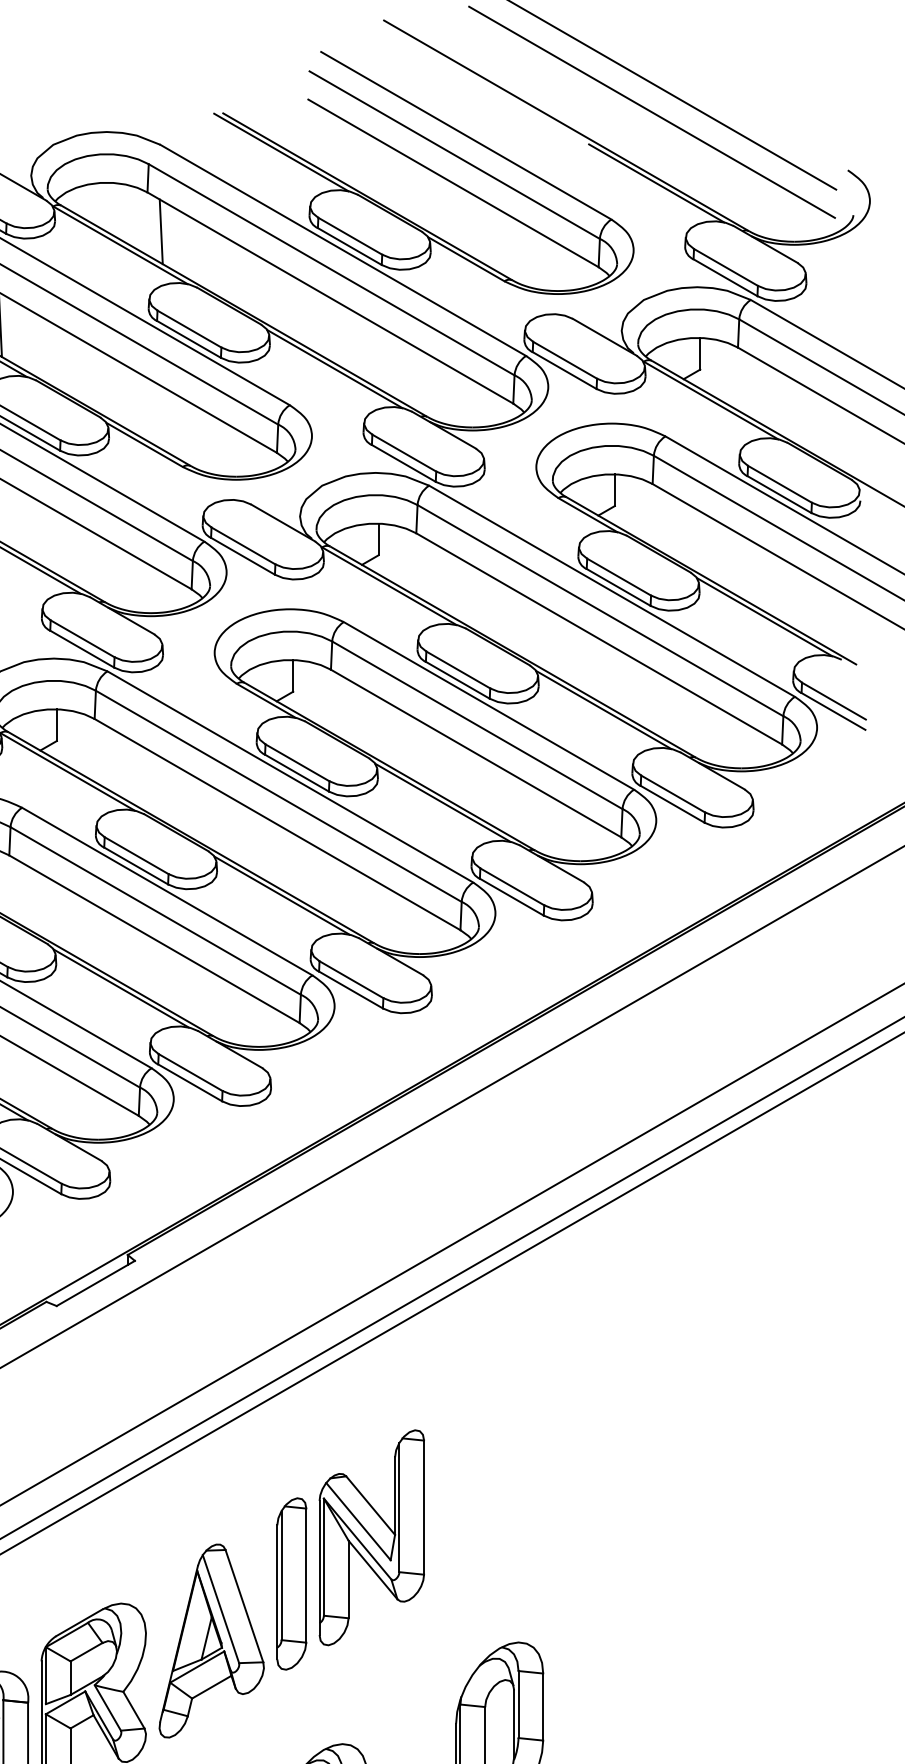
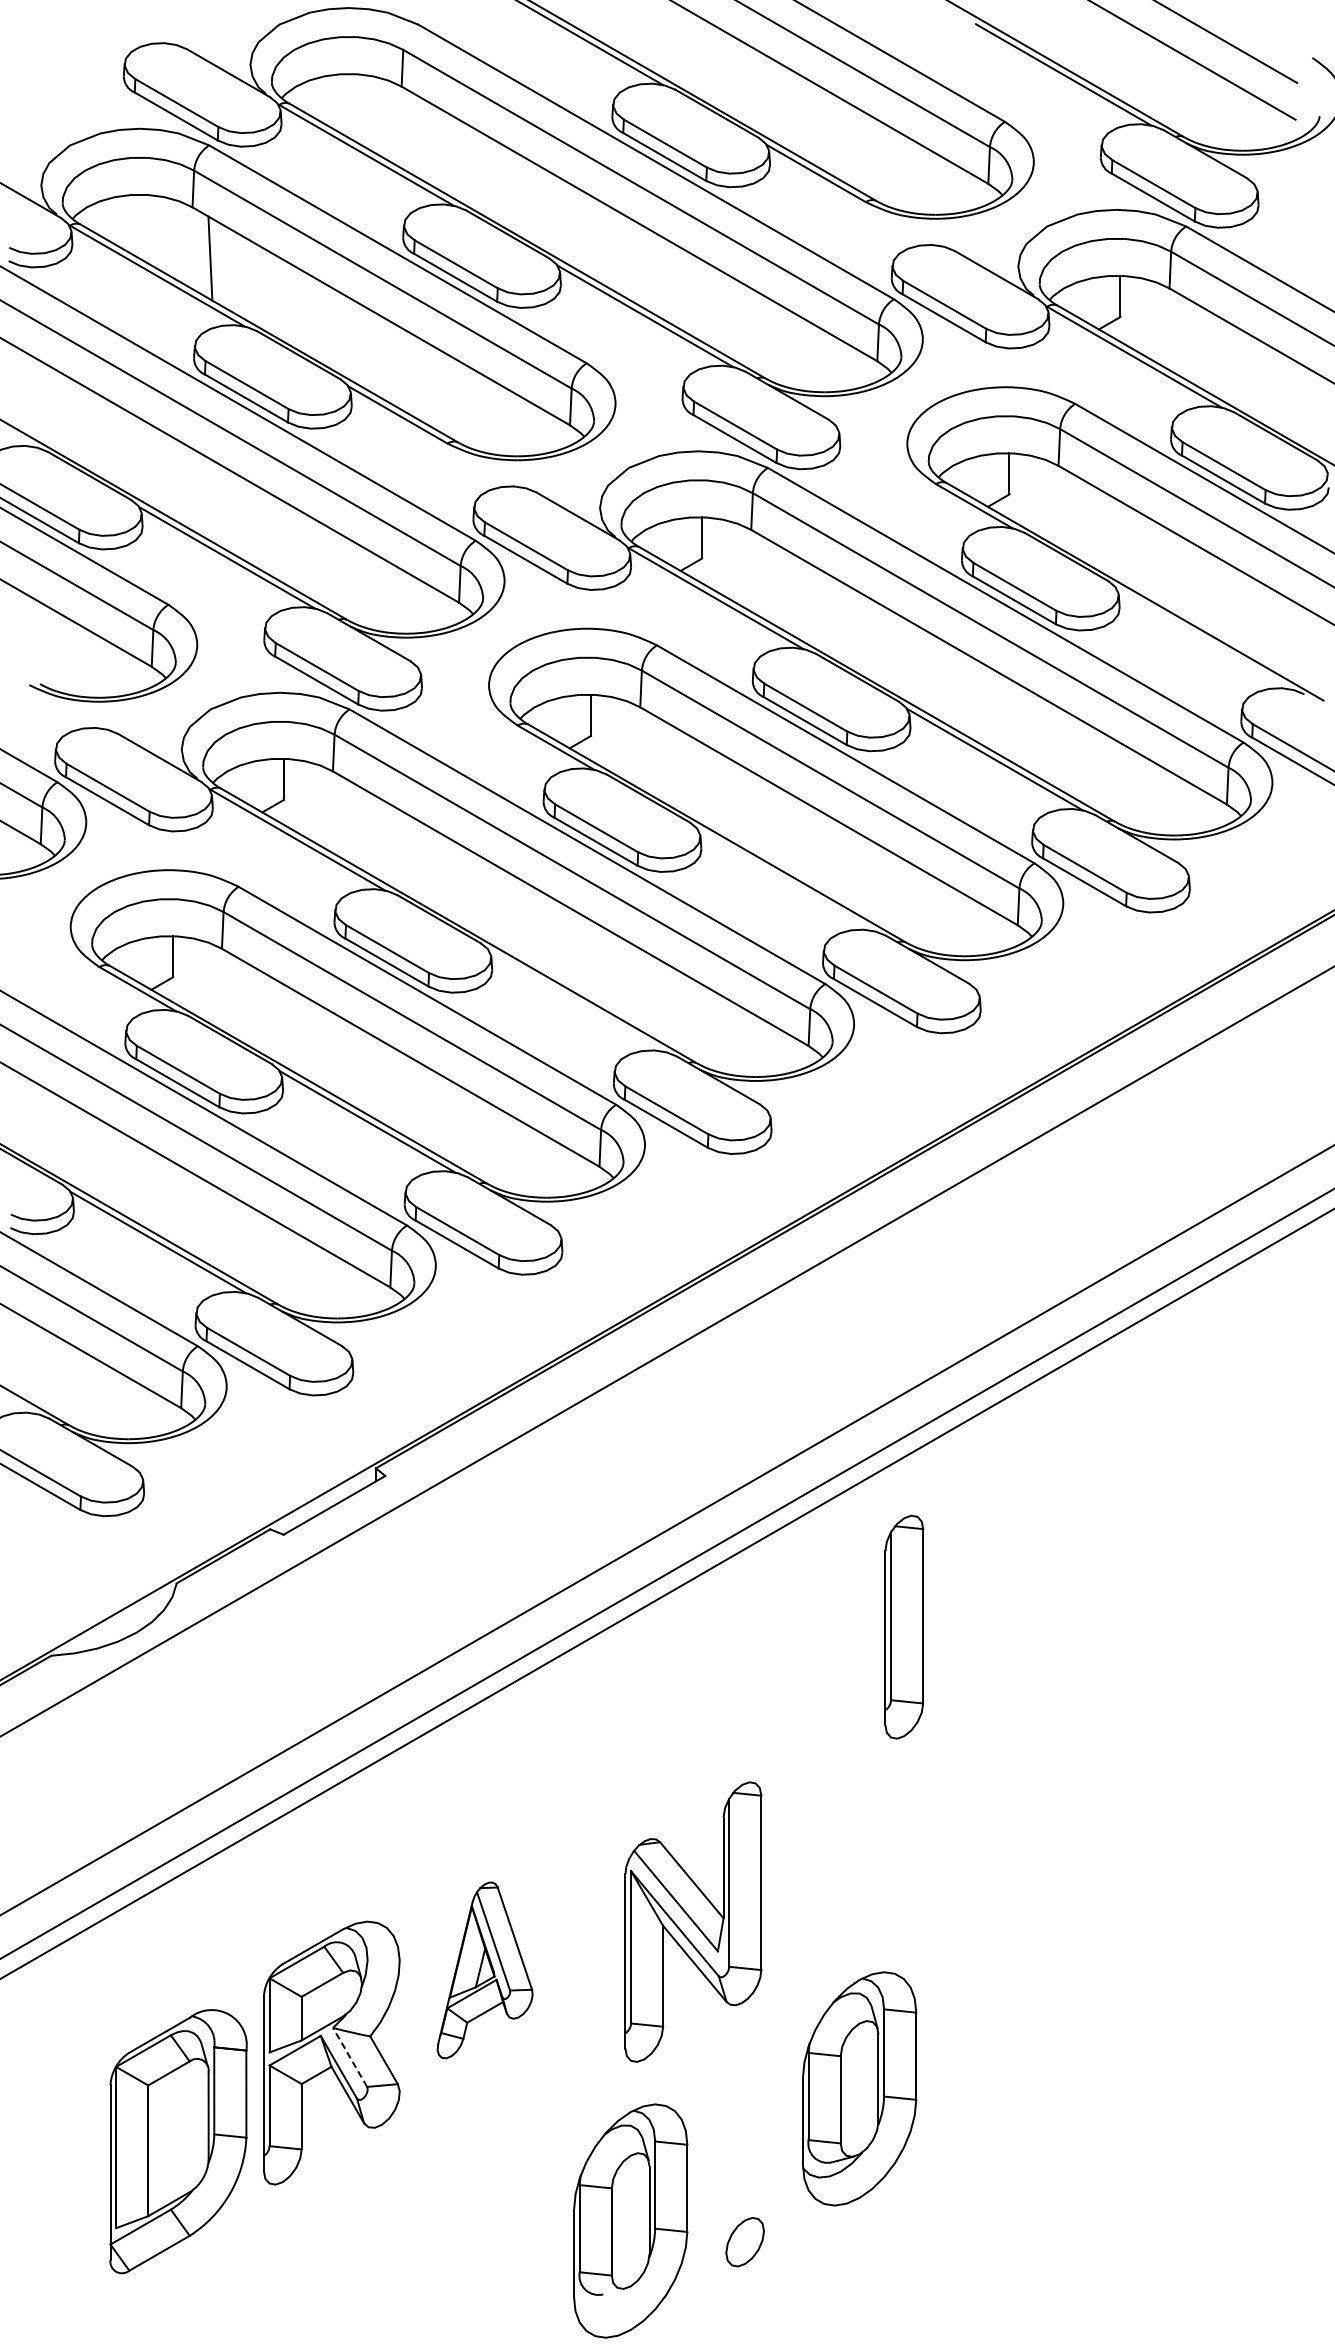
line: (161, 231) -> (419, 137), removed
line: (764, 616) -> (1204, 638), removed
line: (442, 802) -> (785, 880), removed
line: (281, 895) -> (576, 1000), removed
part: (371, 1537) -> (693, 1921), moved
part: (291, 1583) -> (904, 1626), moved
part: (211, 1641) -> (484, 1970), size x0.7
line: (107, 1707) -> (349, 2056), solid -> dashed

